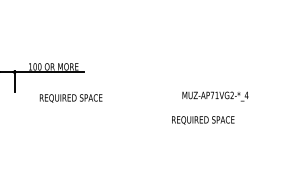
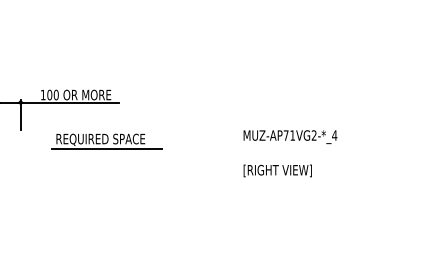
text: (215, 96) -> (290, 137), moved
line: (75, 104) -> (106, 148), added
text: (202, 120) -> (287, 170), REQUIRED SPACE -> [RIGHT VIEW]

